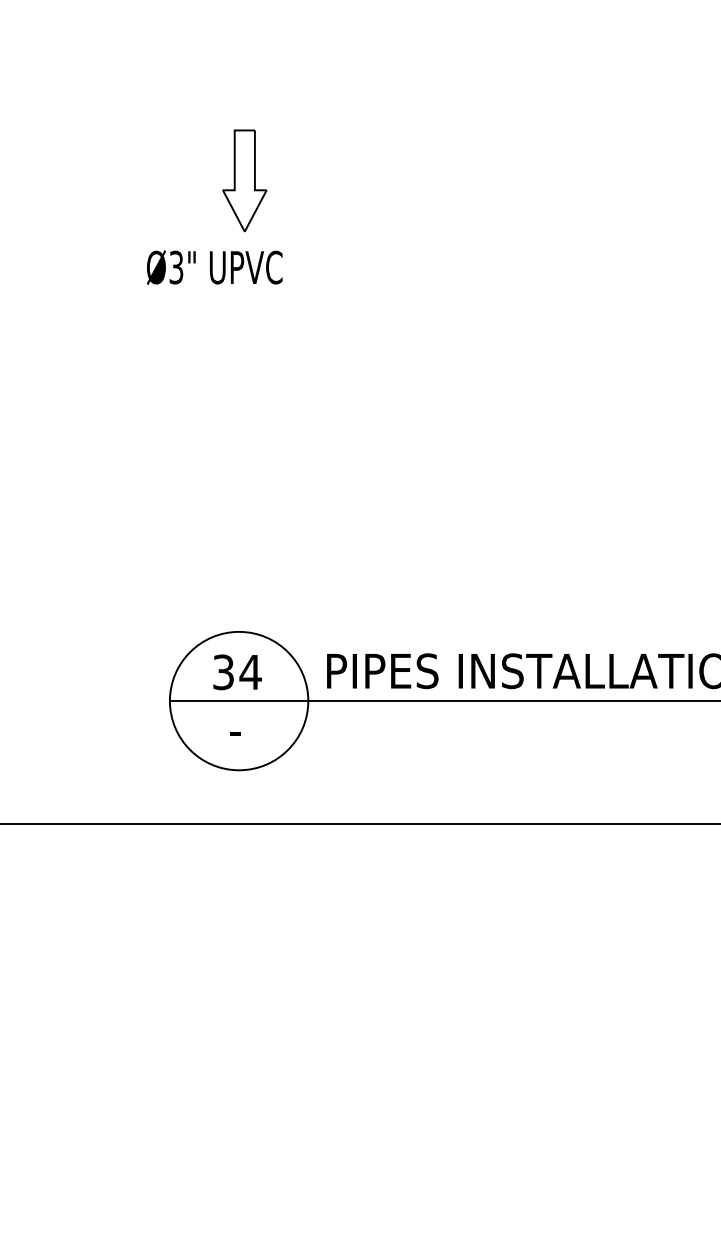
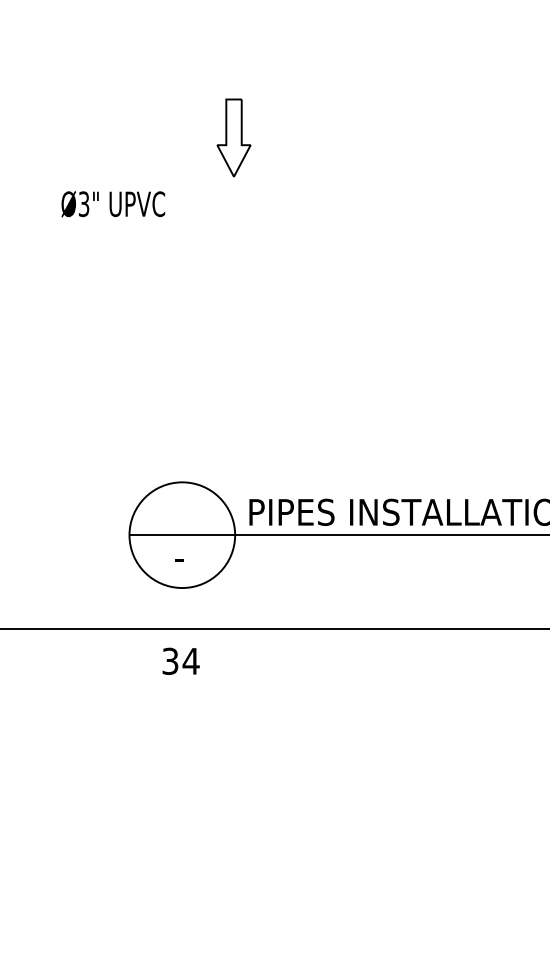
part: (244, 180) -> (233, 137), moved
text: (214, 267) -> (113, 204), moved
text: (237, 672) -> (181, 661), moved

